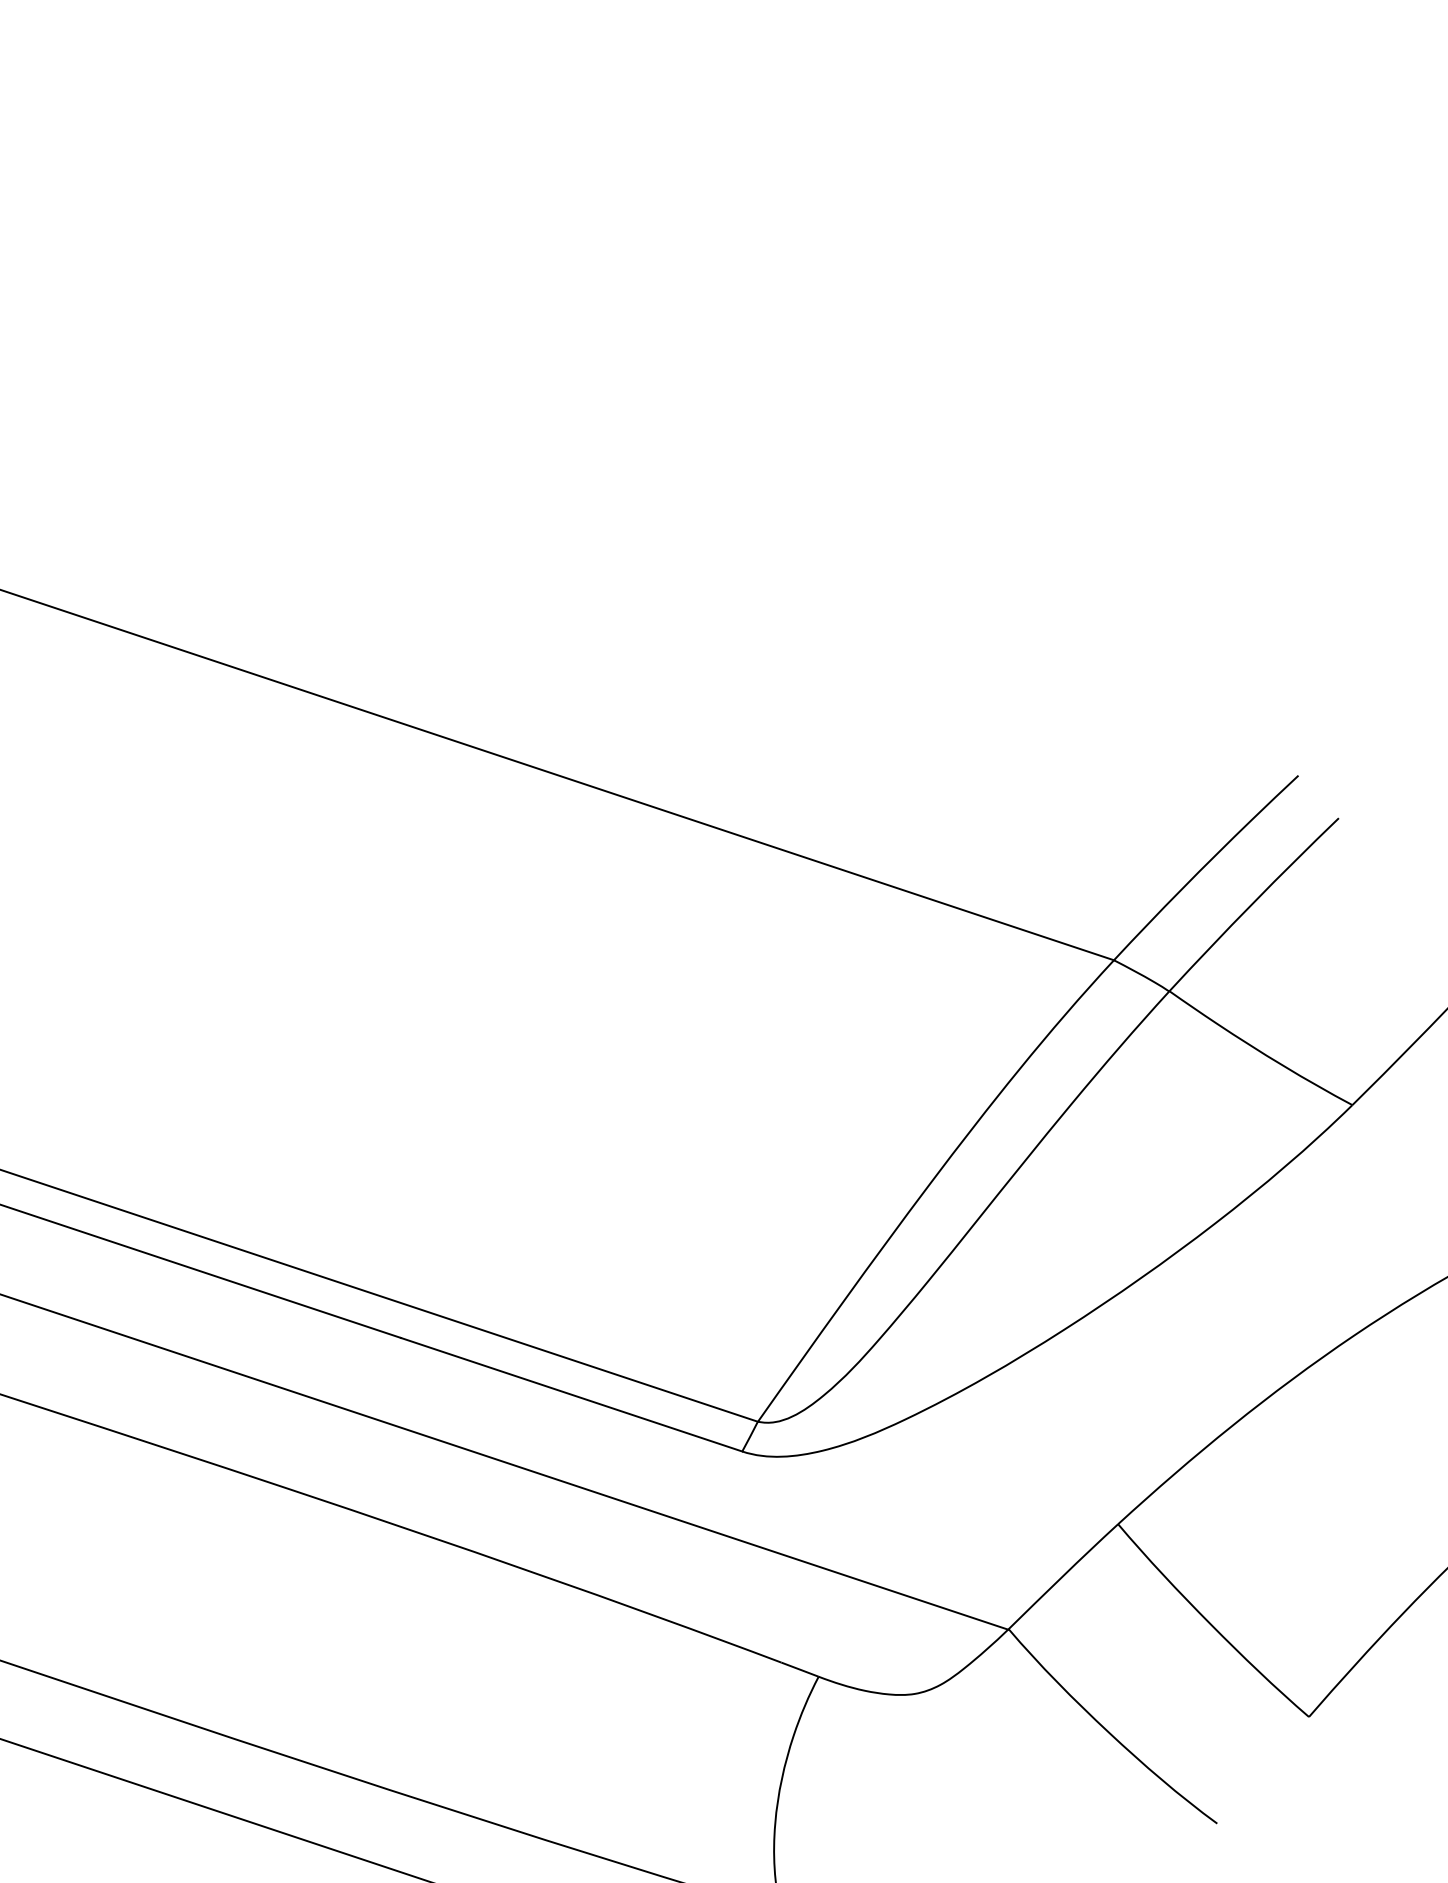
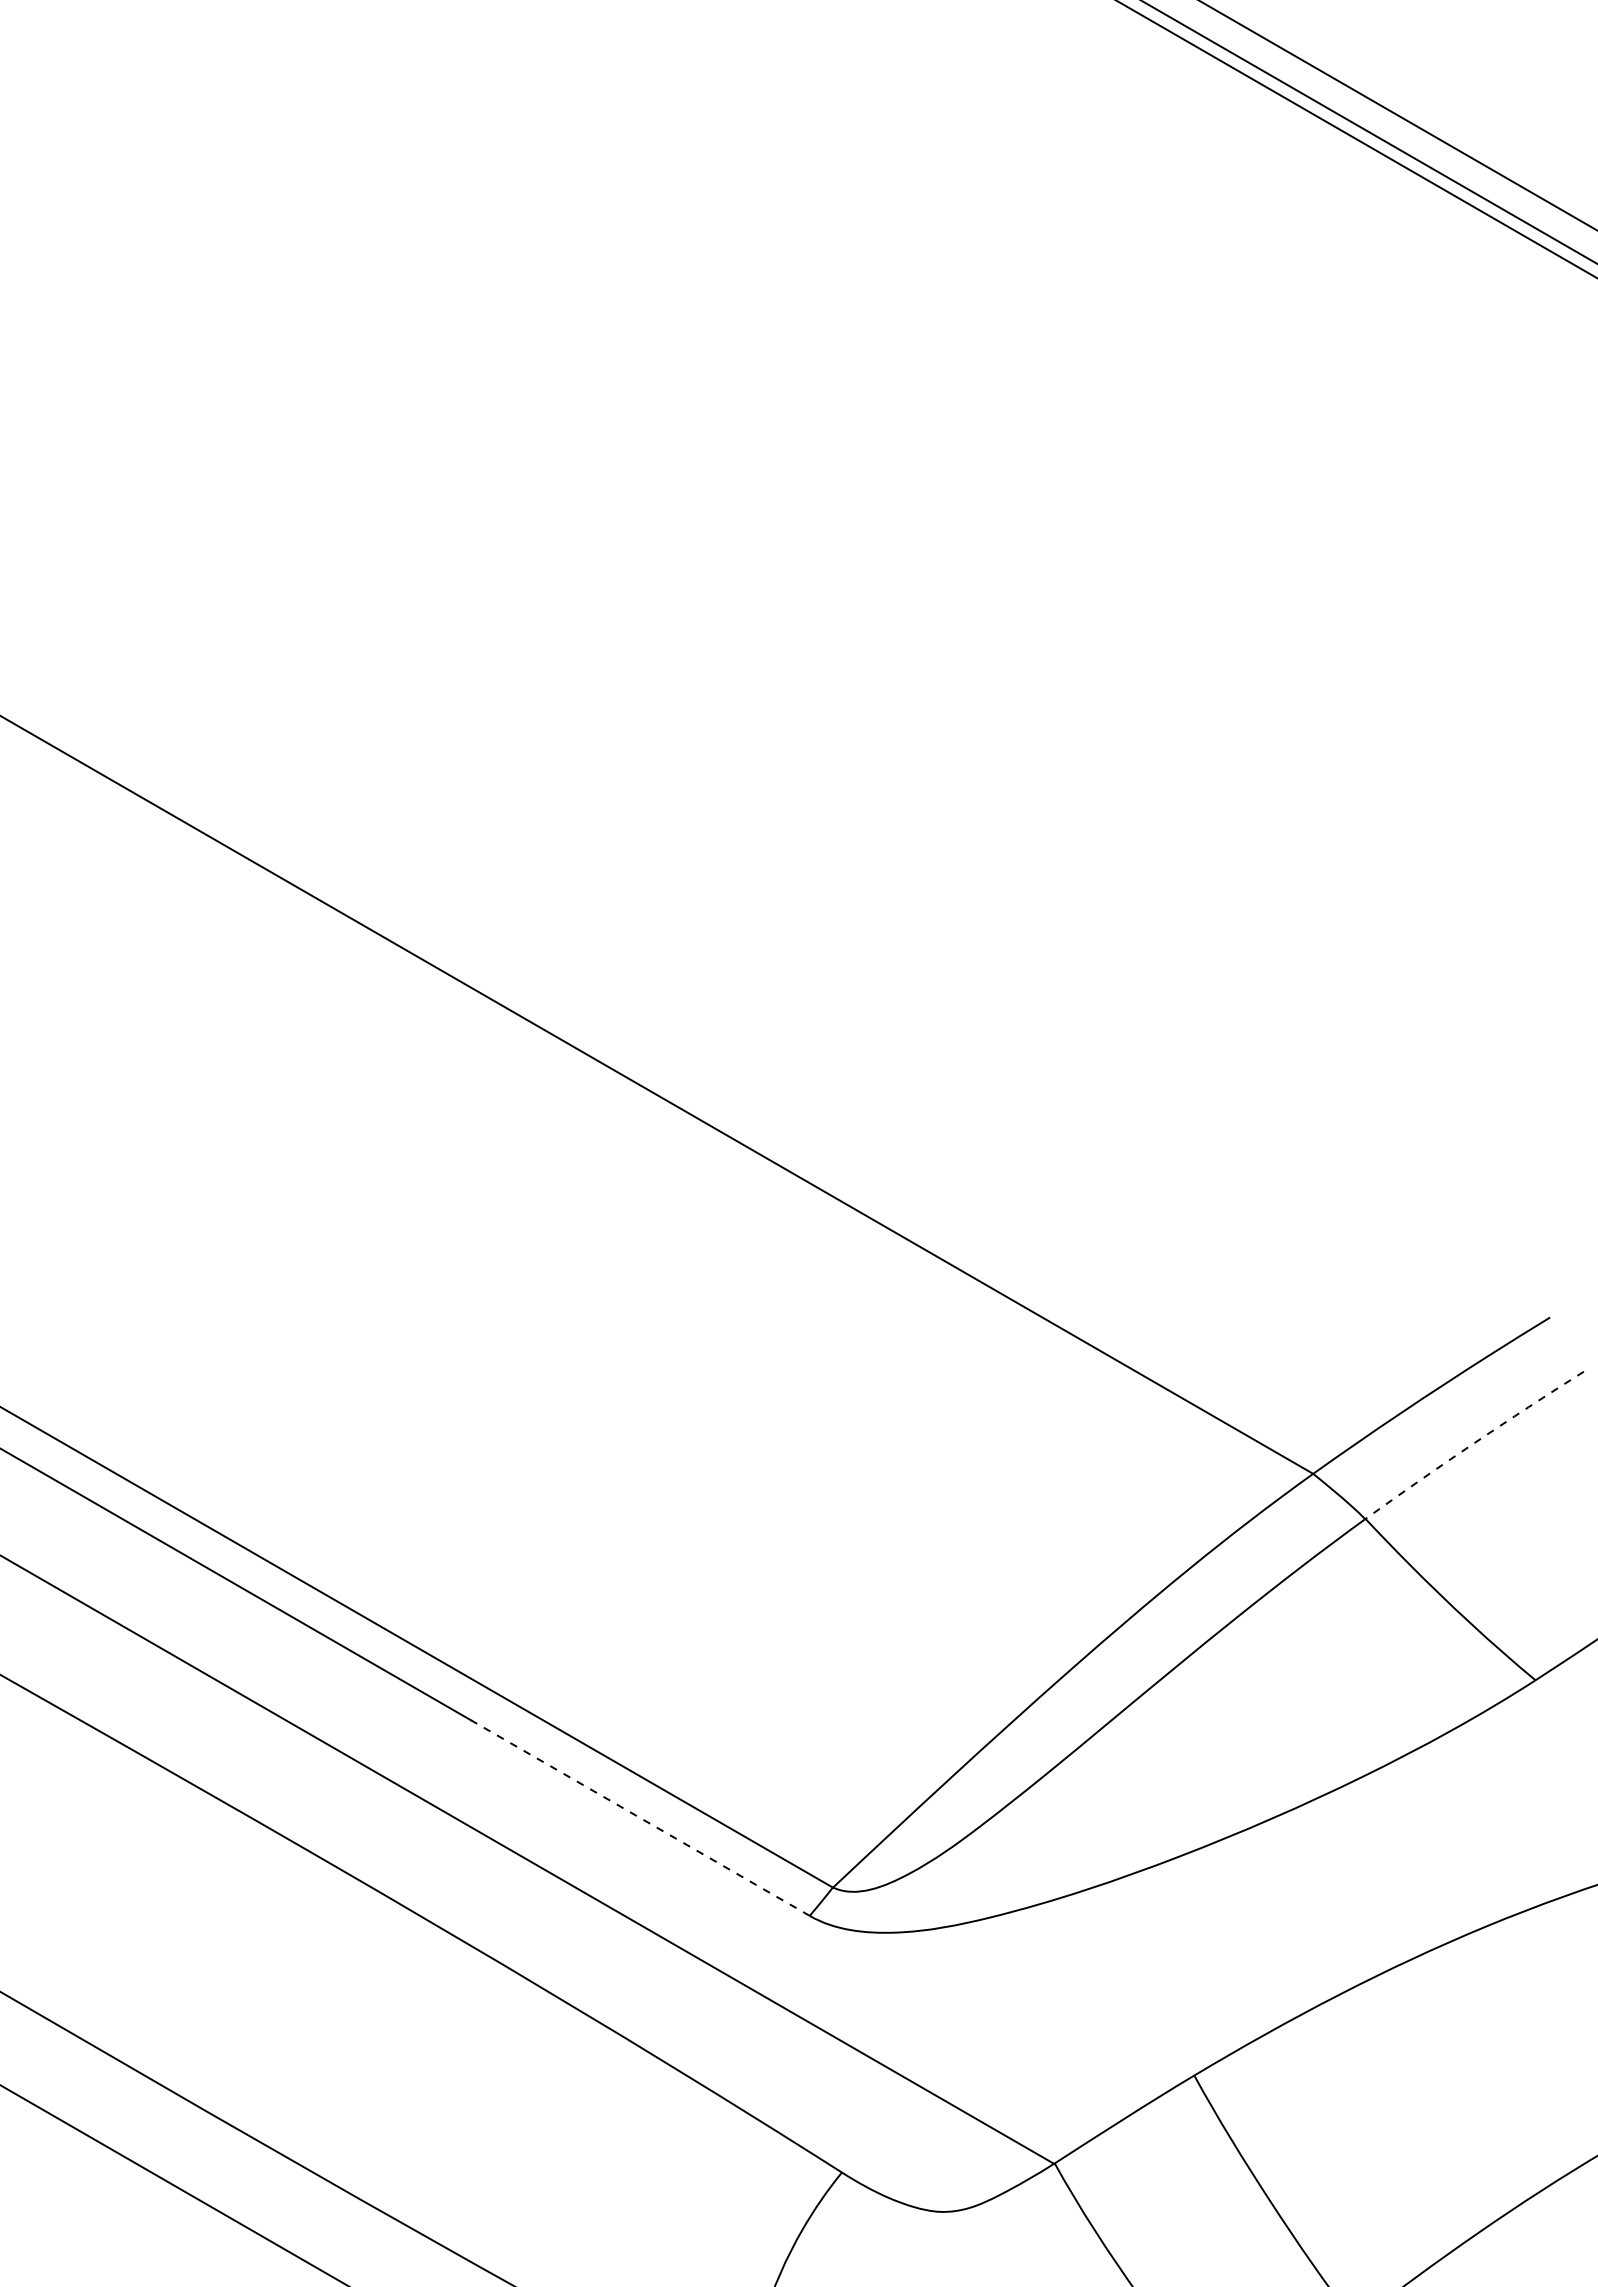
arc: (1252, 903) -> (1473, 1443), solid -> dashed
line: (571, 1395) -> (640, 1818), solid -> dashed

